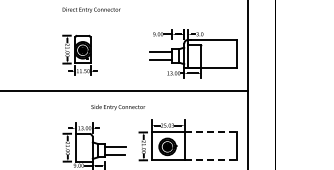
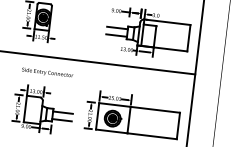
text: (118, 107) -> (47, 73), moved
line: (211, 132) -> (155, 109), dashed -> solid
line: (211, 160) -> (152, 136), dashed -> solid

